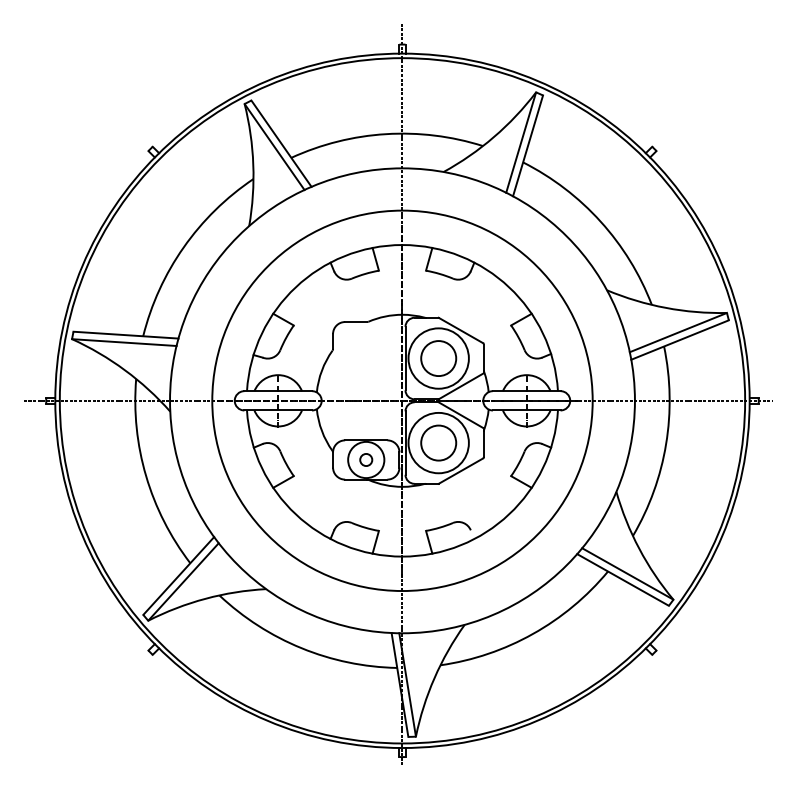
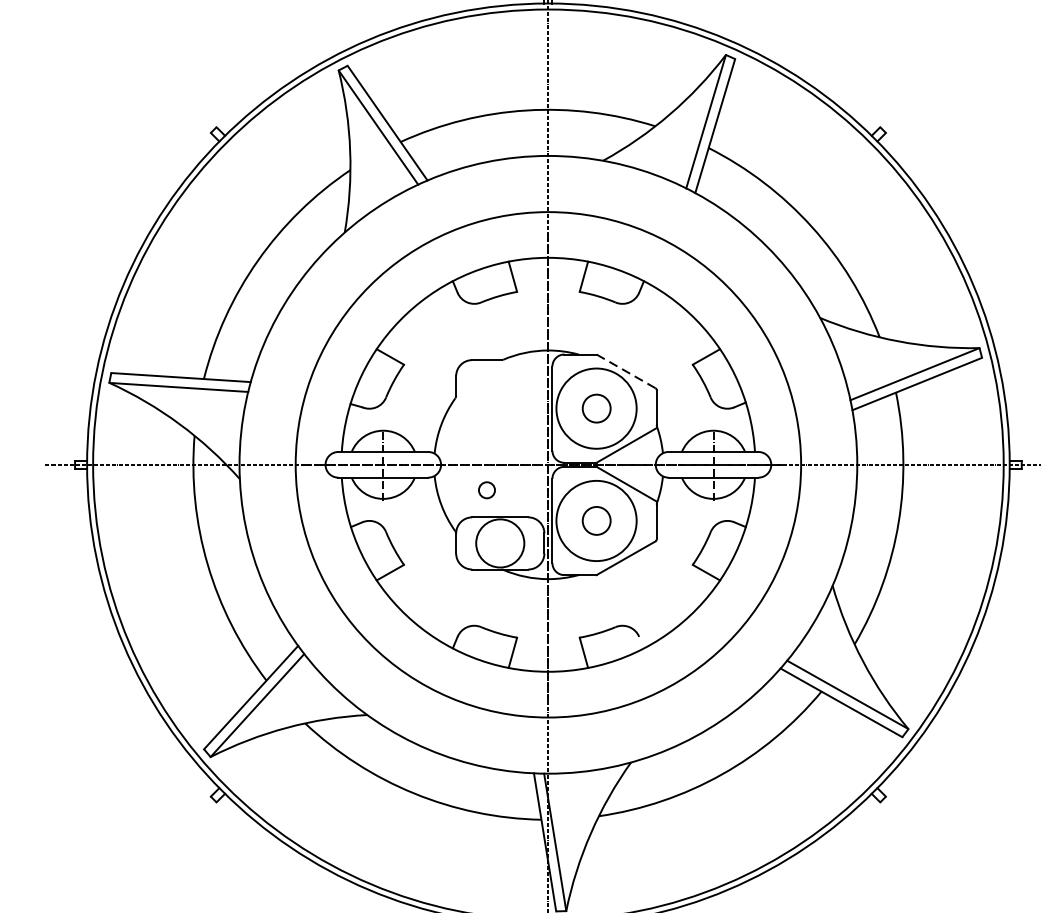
line: (460, 330) -> (625, 371), solid -> dashed
circle: (438, 358) -> (596, 408), size x0.6
circle: (438, 442) -> (596, 520), size x0.6
circle: (366, 459) -> (487, 489), moved

